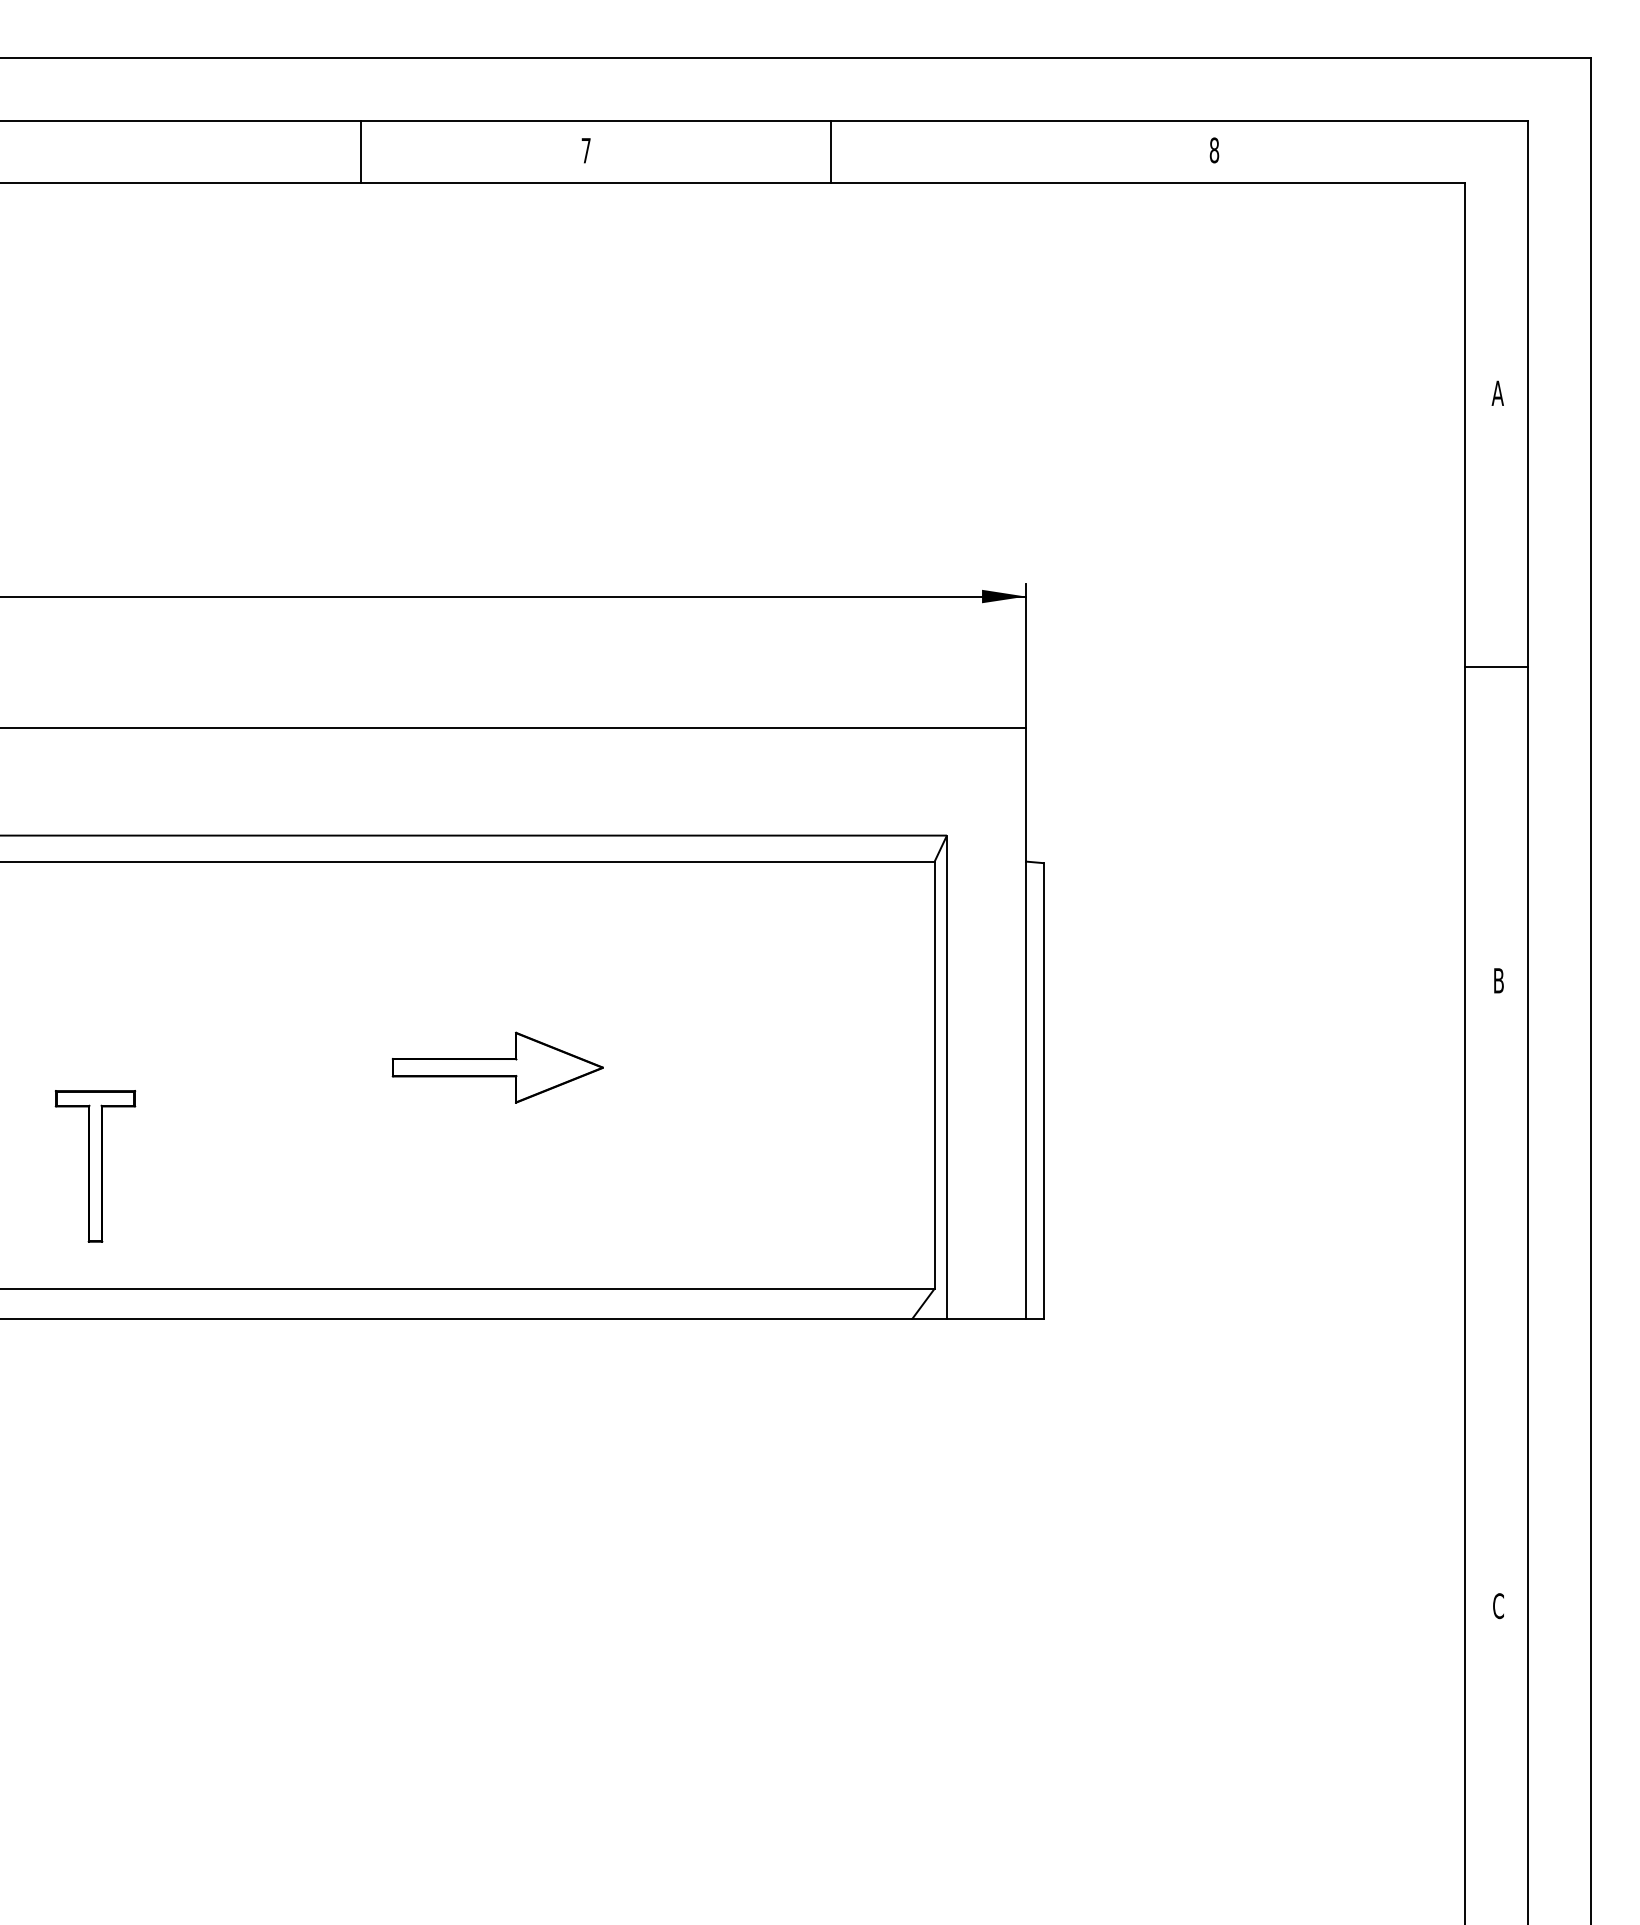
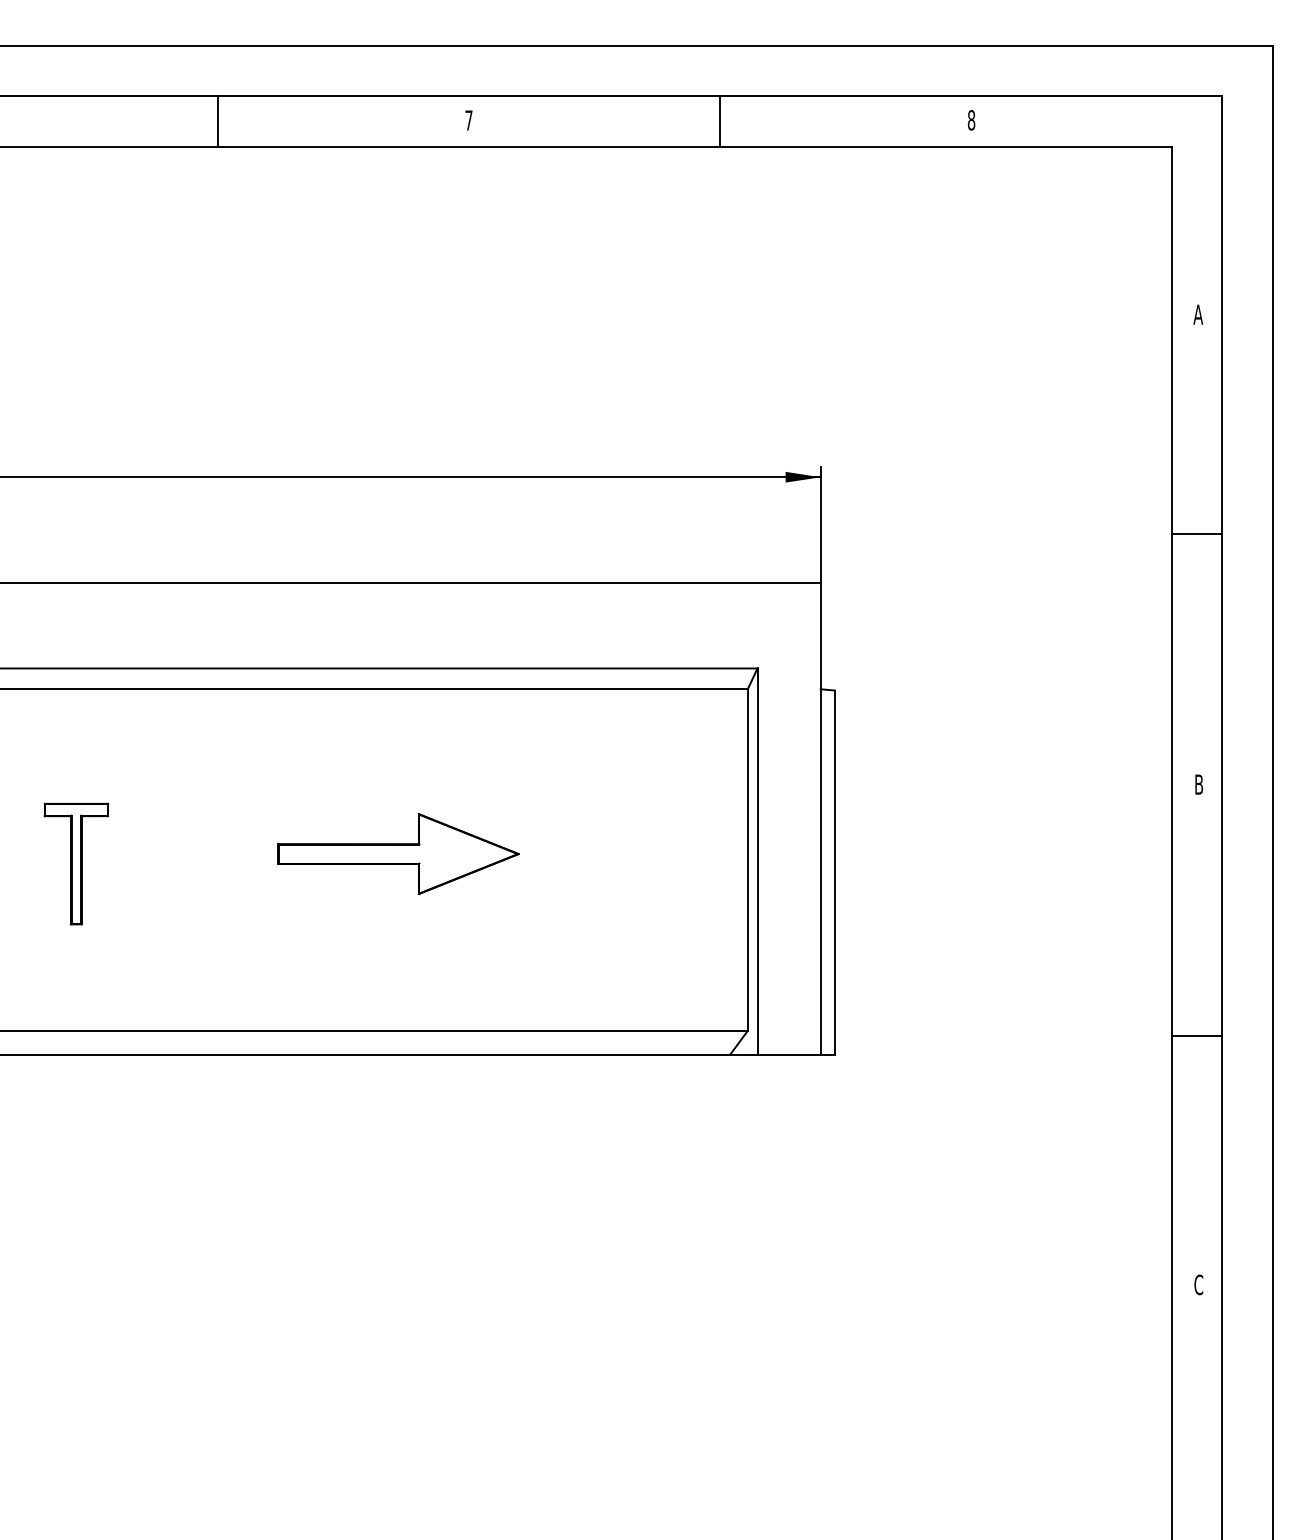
line: (360, 151) -> (217, 121), moved
line: (831, 151) -> (720, 121), moved
part: (498, 1068) -> (398, 854), size x1.43
part: (95, 1165) -> (76, 863), moved
line: (1496, 1294) -> (1197, 1035), added

